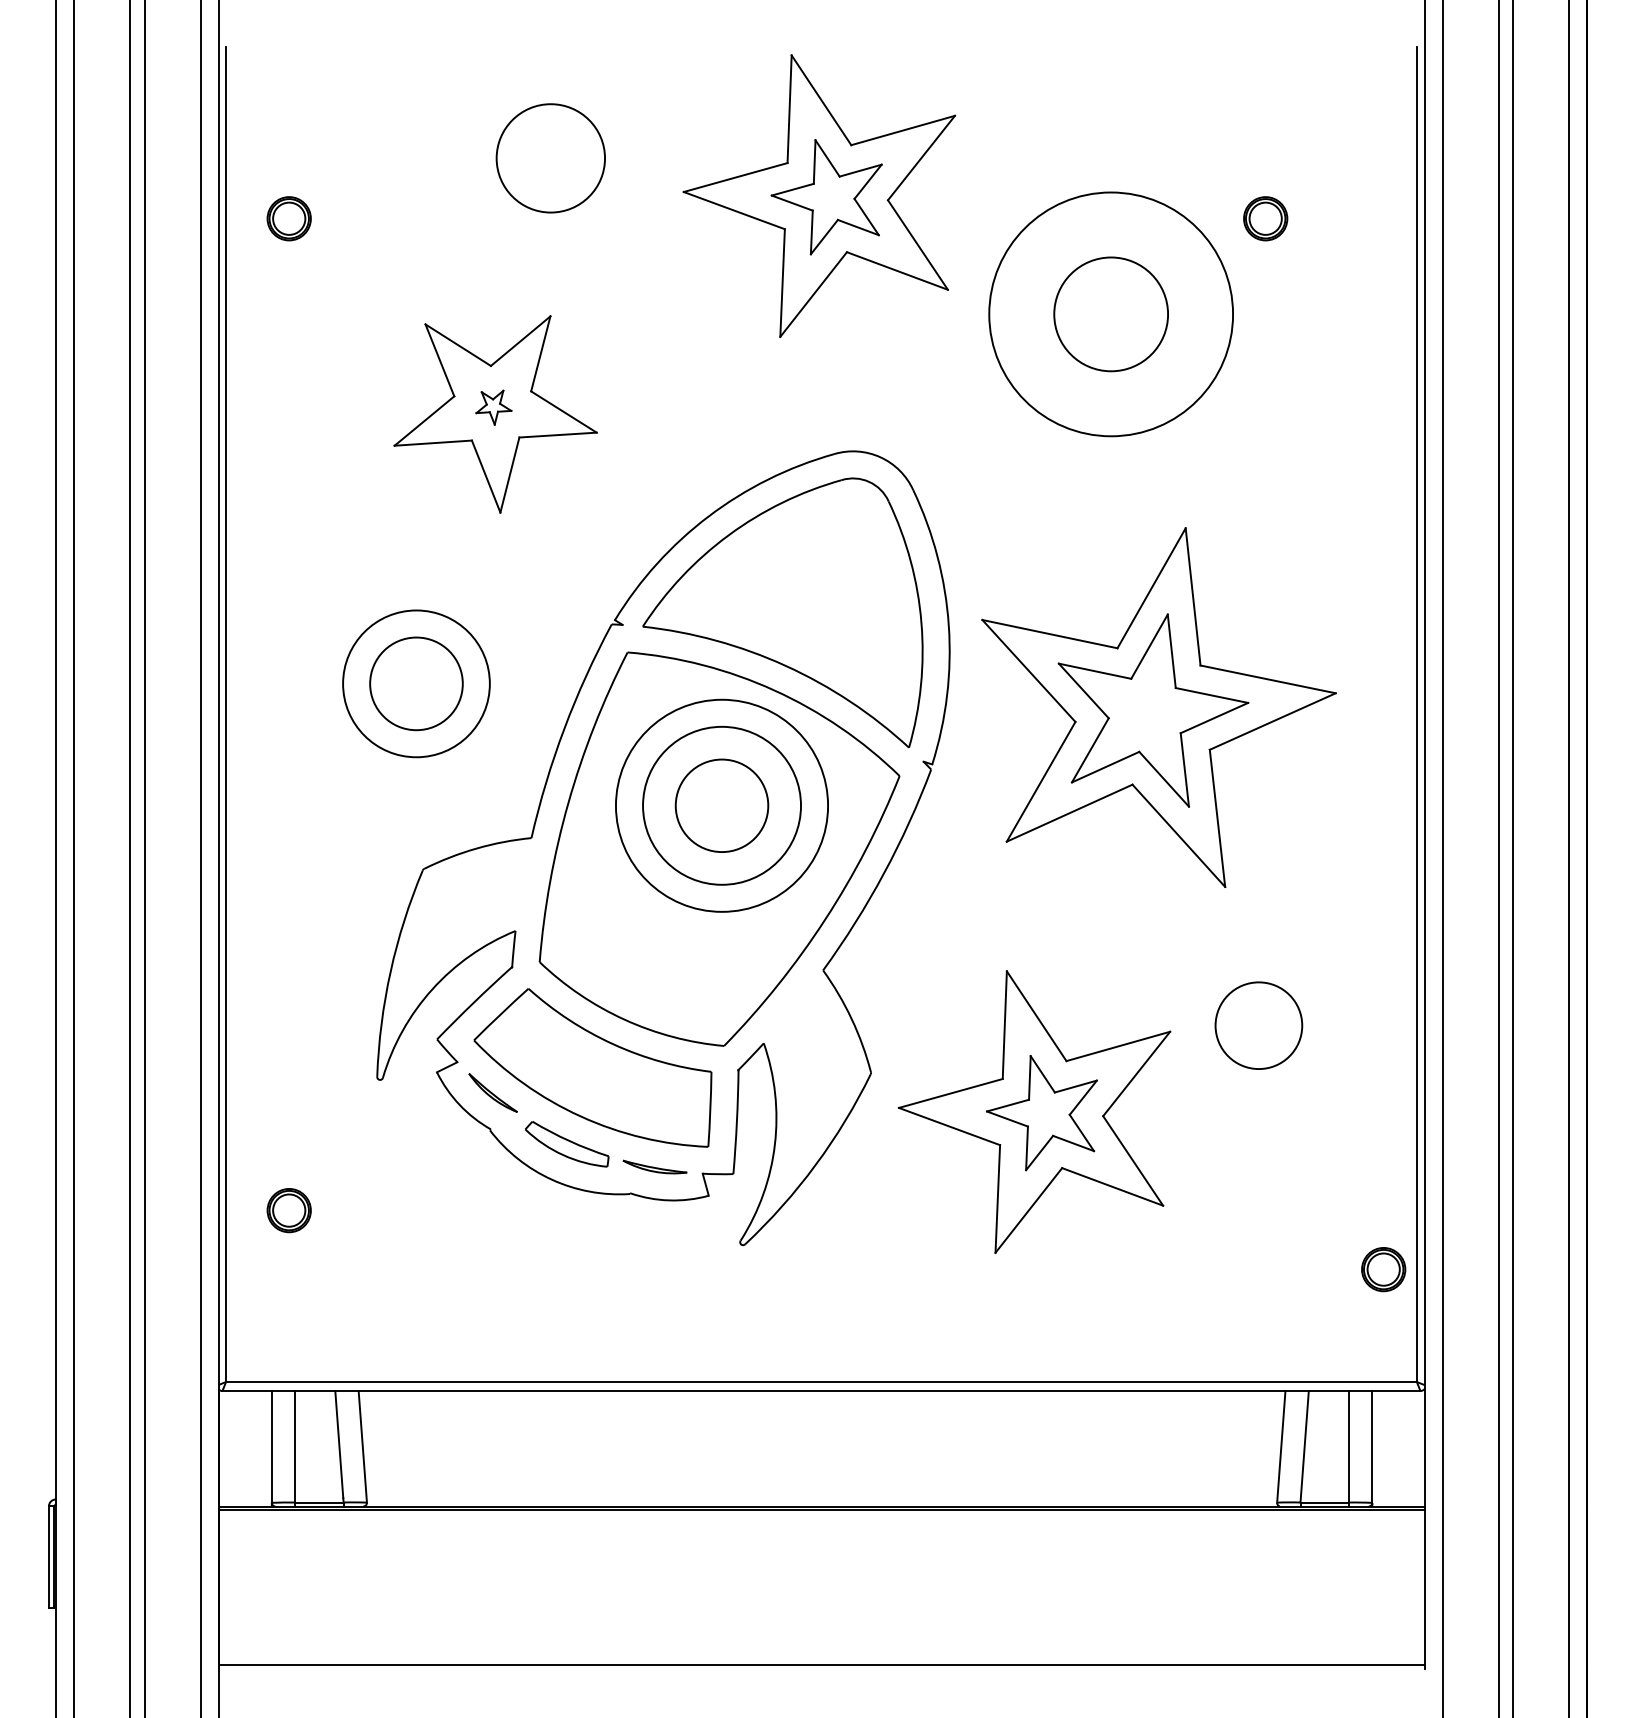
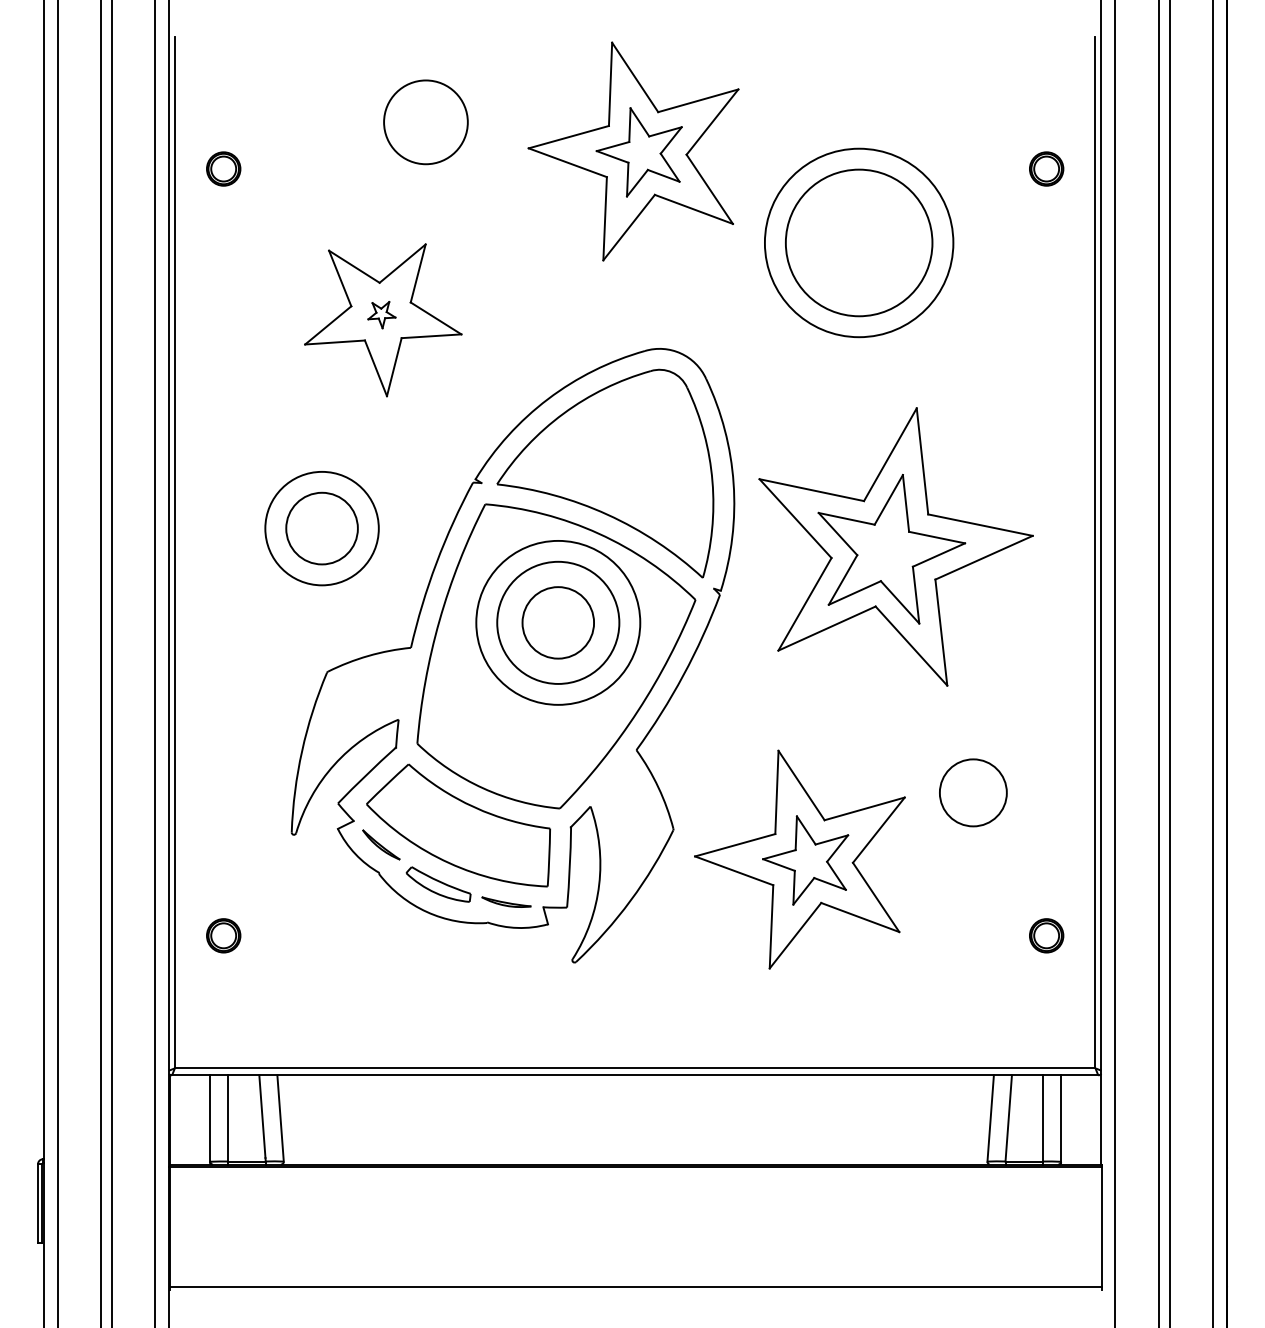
part: (1265, 218) -> (1046, 168), moved
circle: (1110, 314) -> (858, 243), size x1.67
part: (1383, 1269) -> (1046, 935), moved

